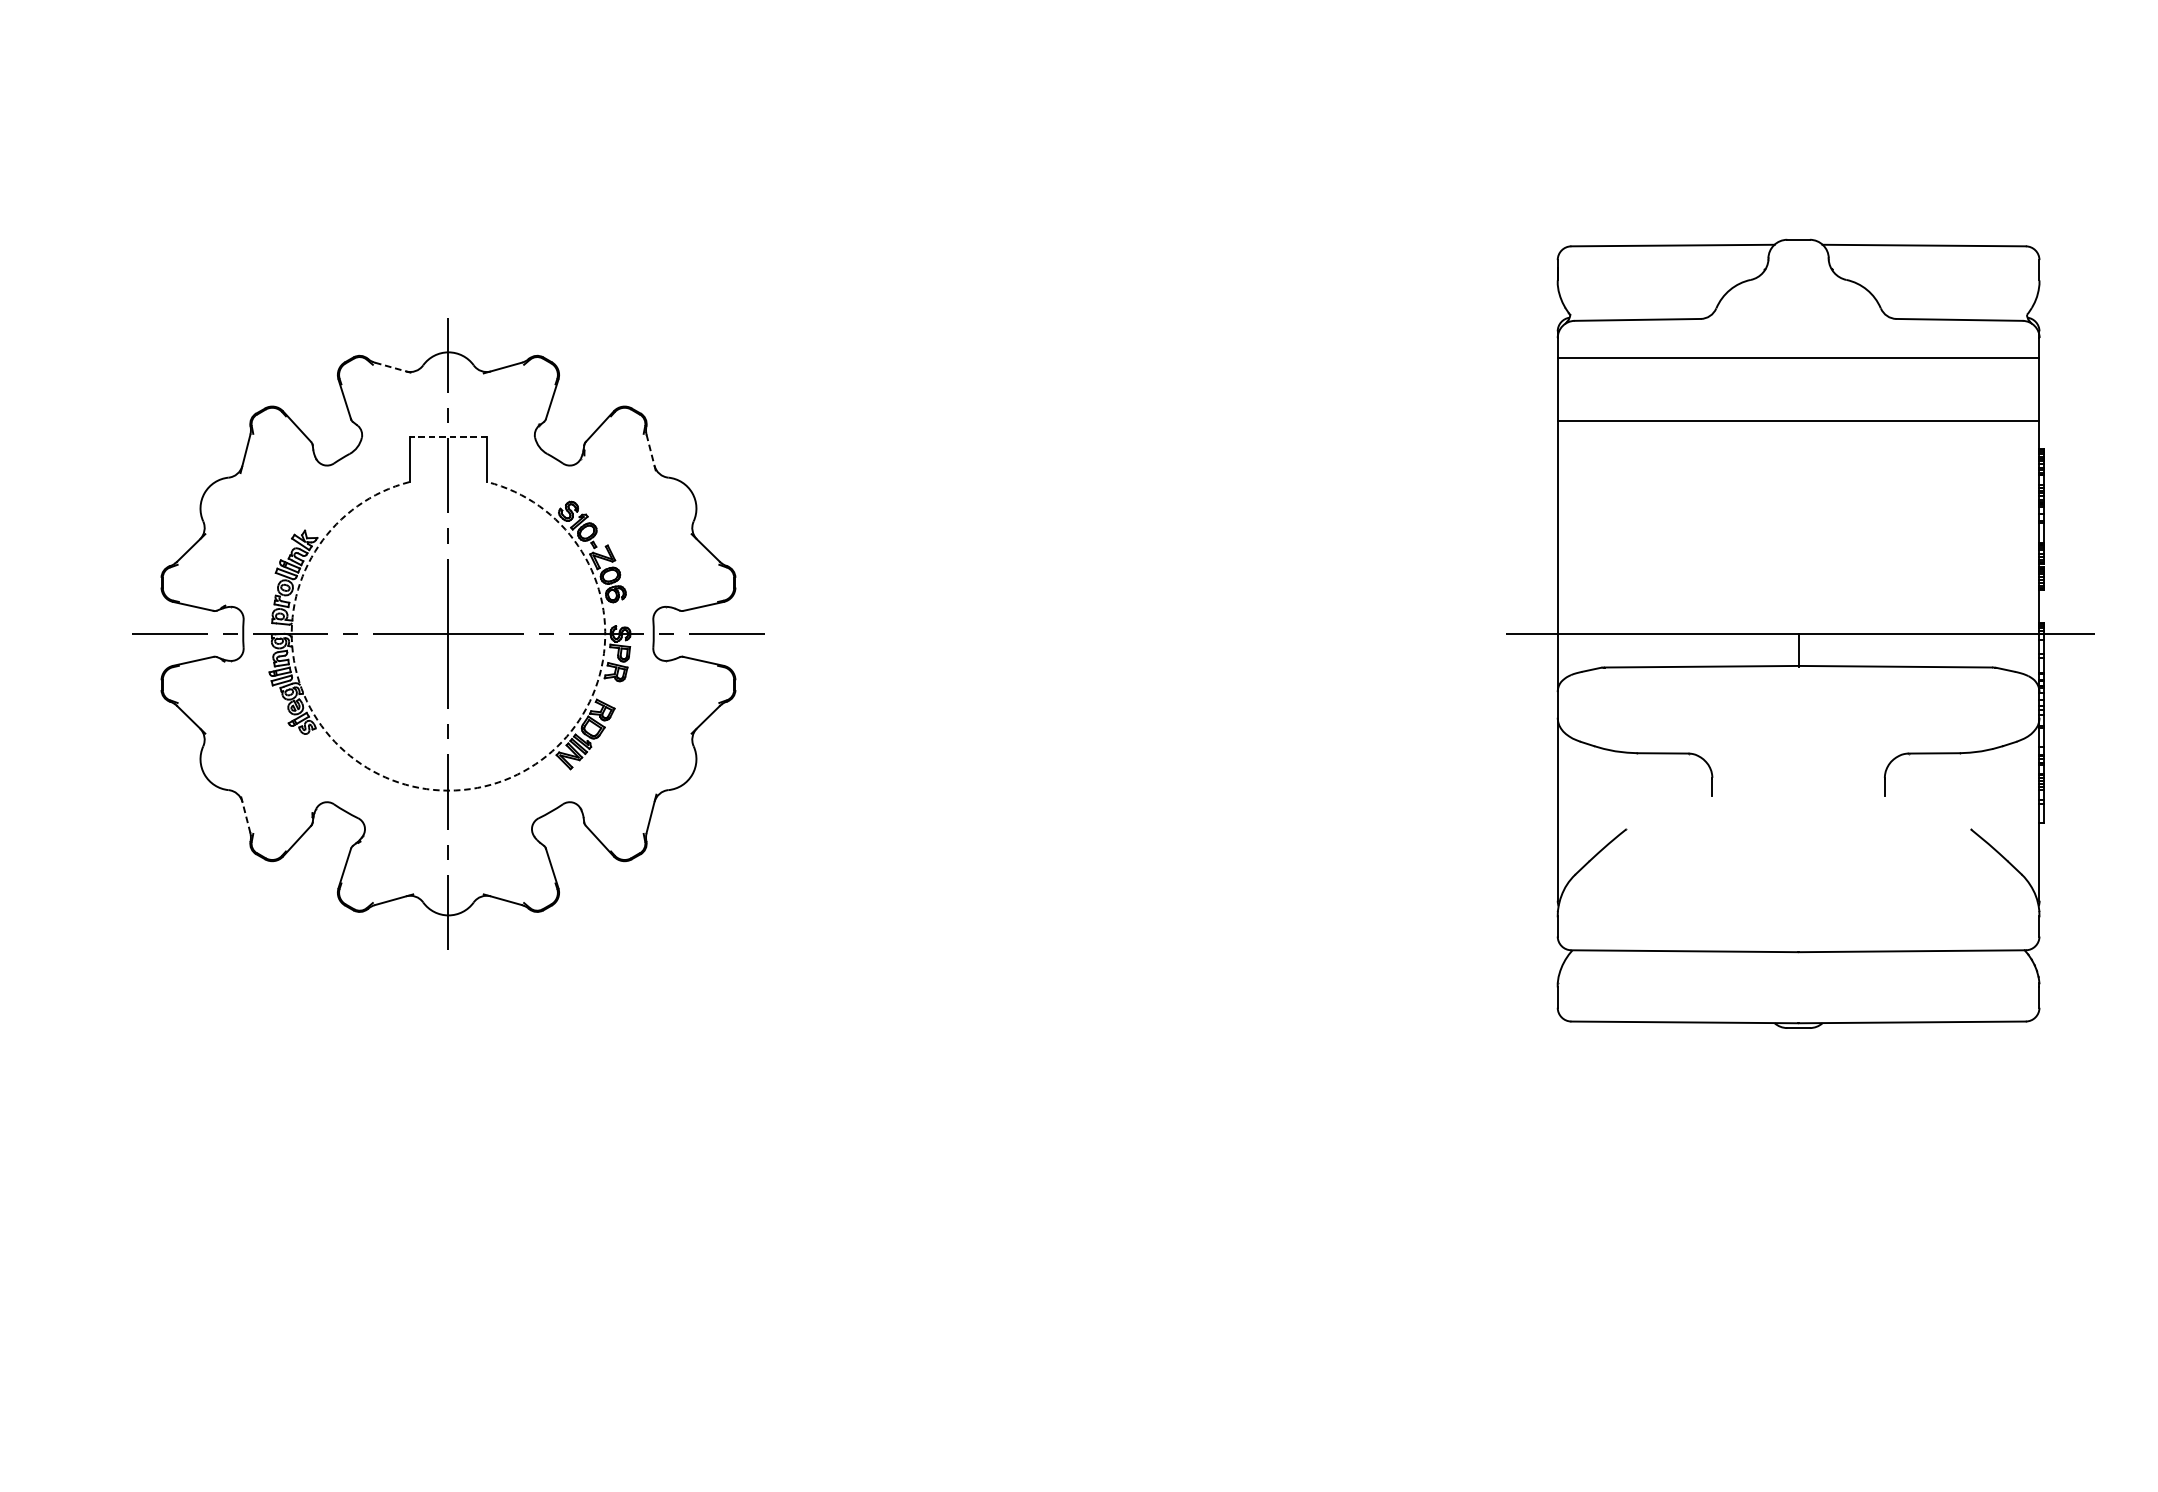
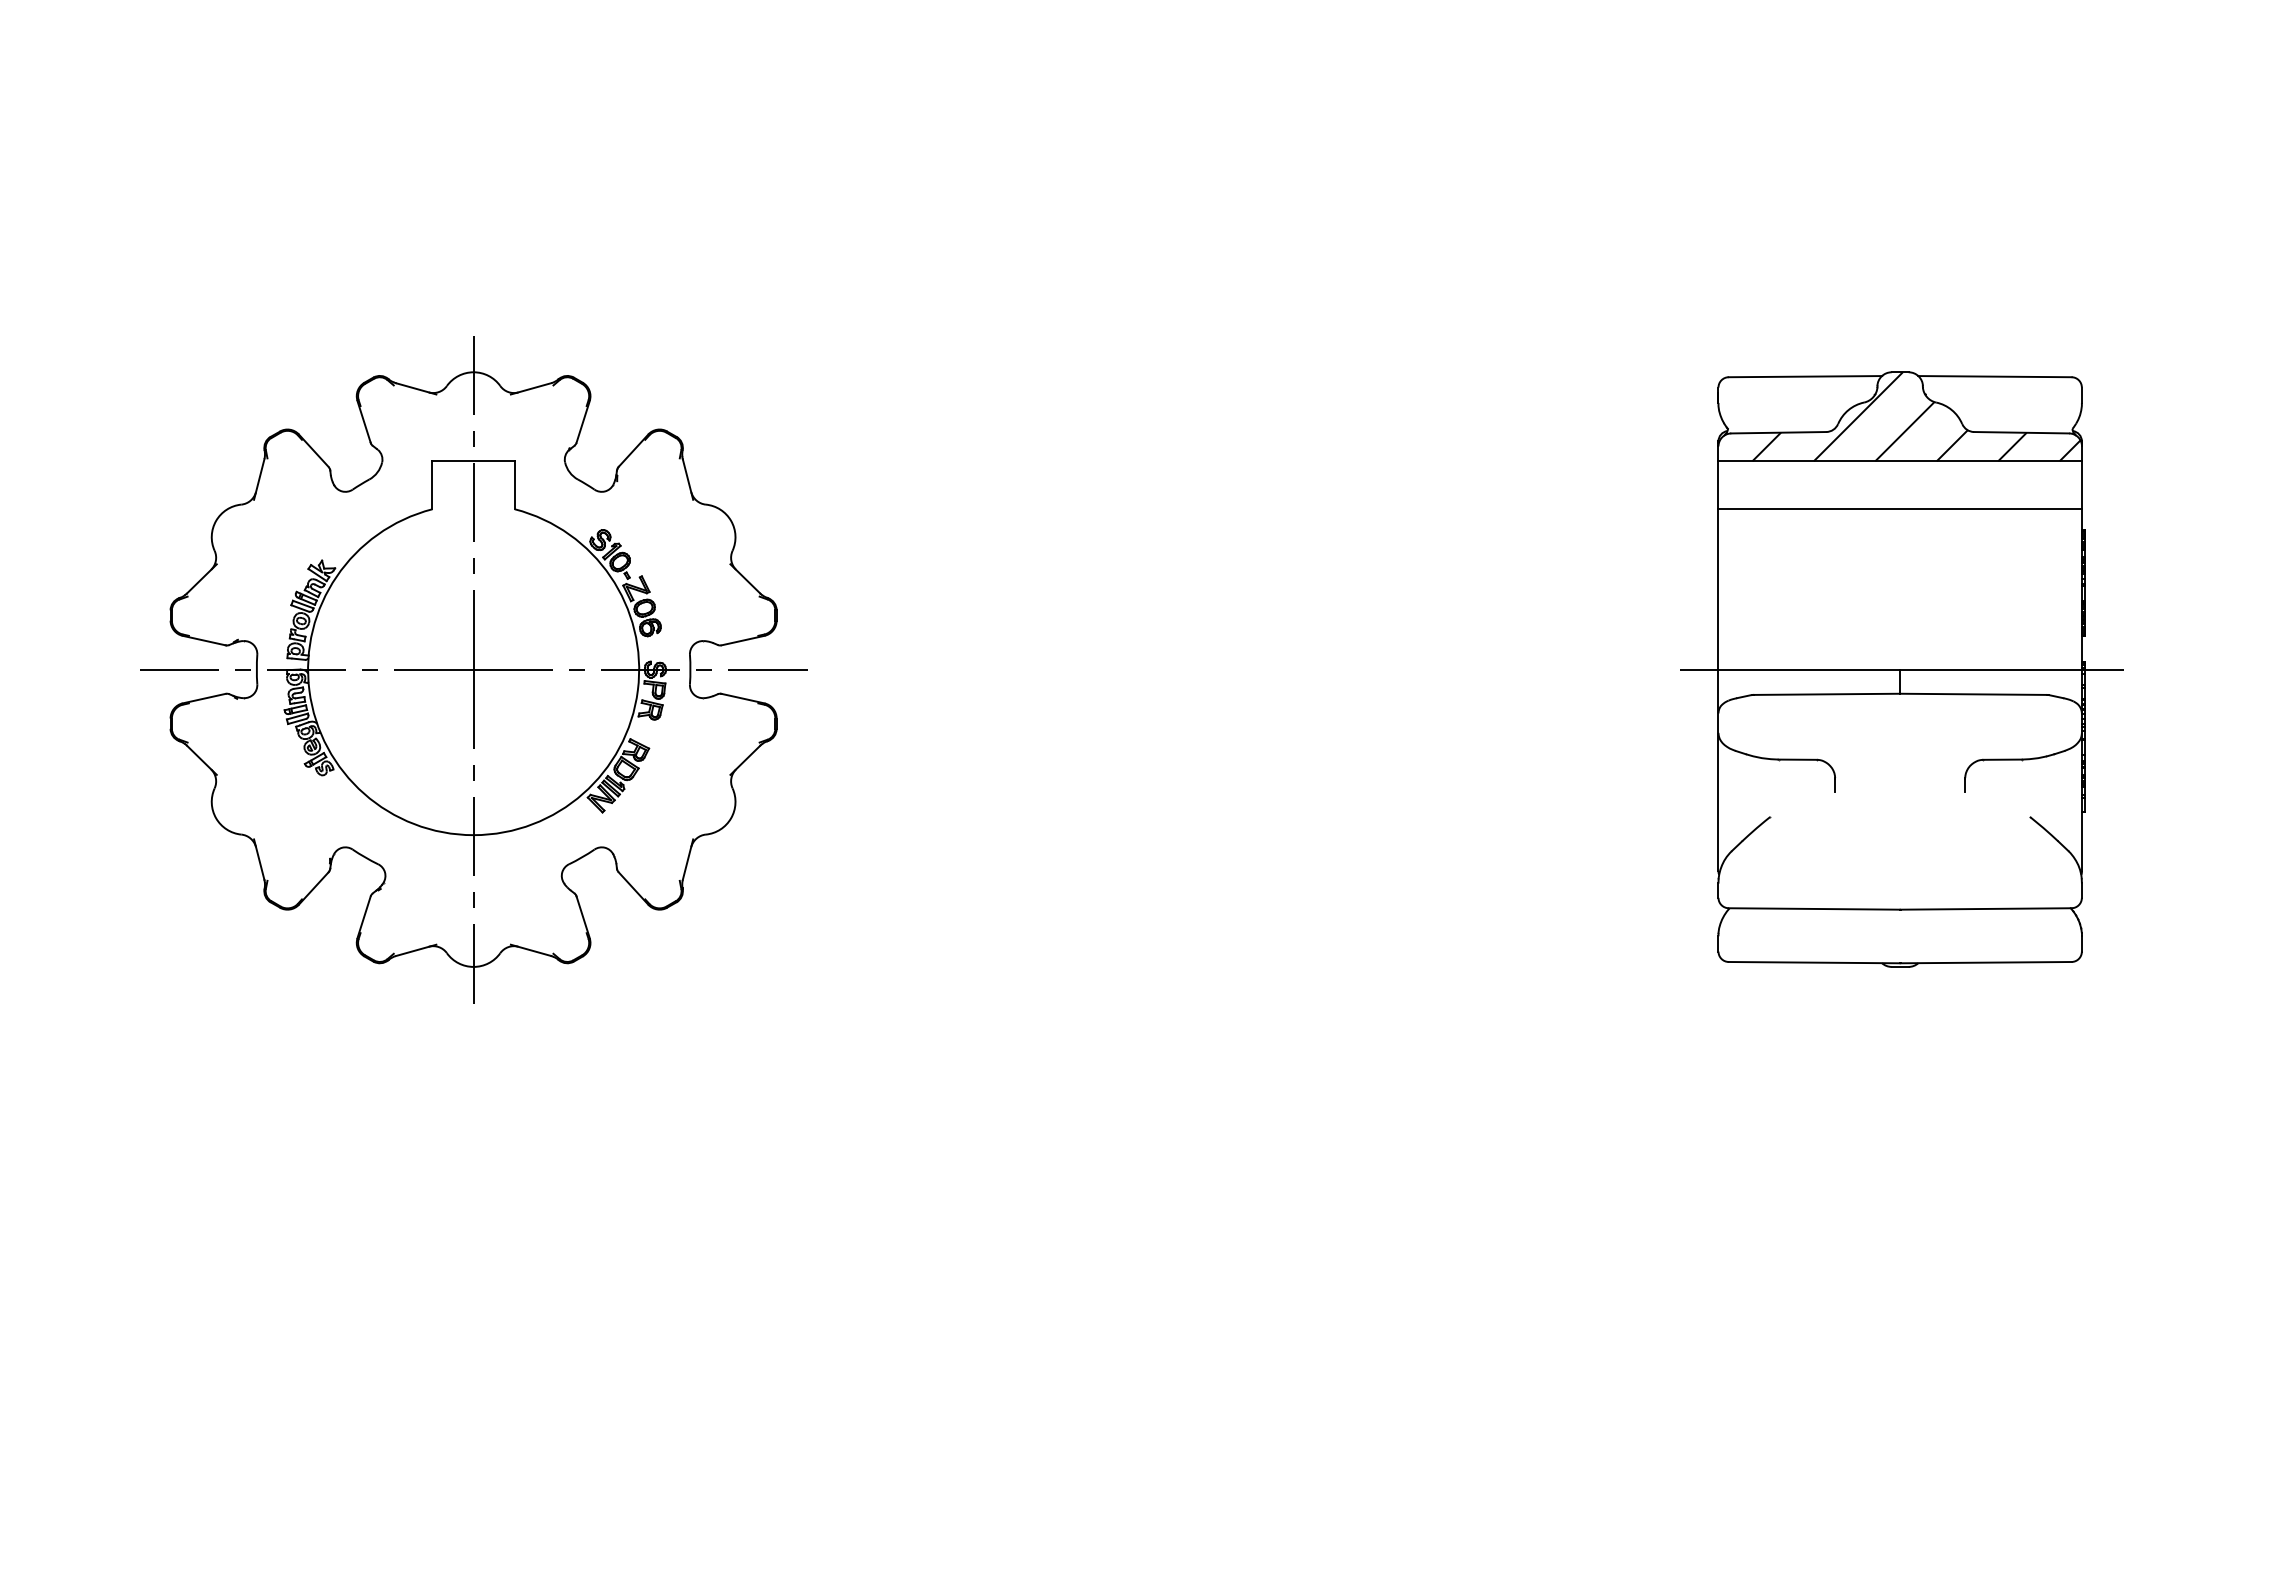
line: (394, 367) -> (416, 388), dashed -> solid
line: (448, 436) -> (473, 461), dashed -> solid
line: (651, 453) -> (687, 479), dashed -> solid
part: (1800, 633) -> (1901, 669), size x0.71
arc: (448, 790) -> (473, 835), dashed -> solid
line: (245, 813) -> (259, 859), dashed -> solid

